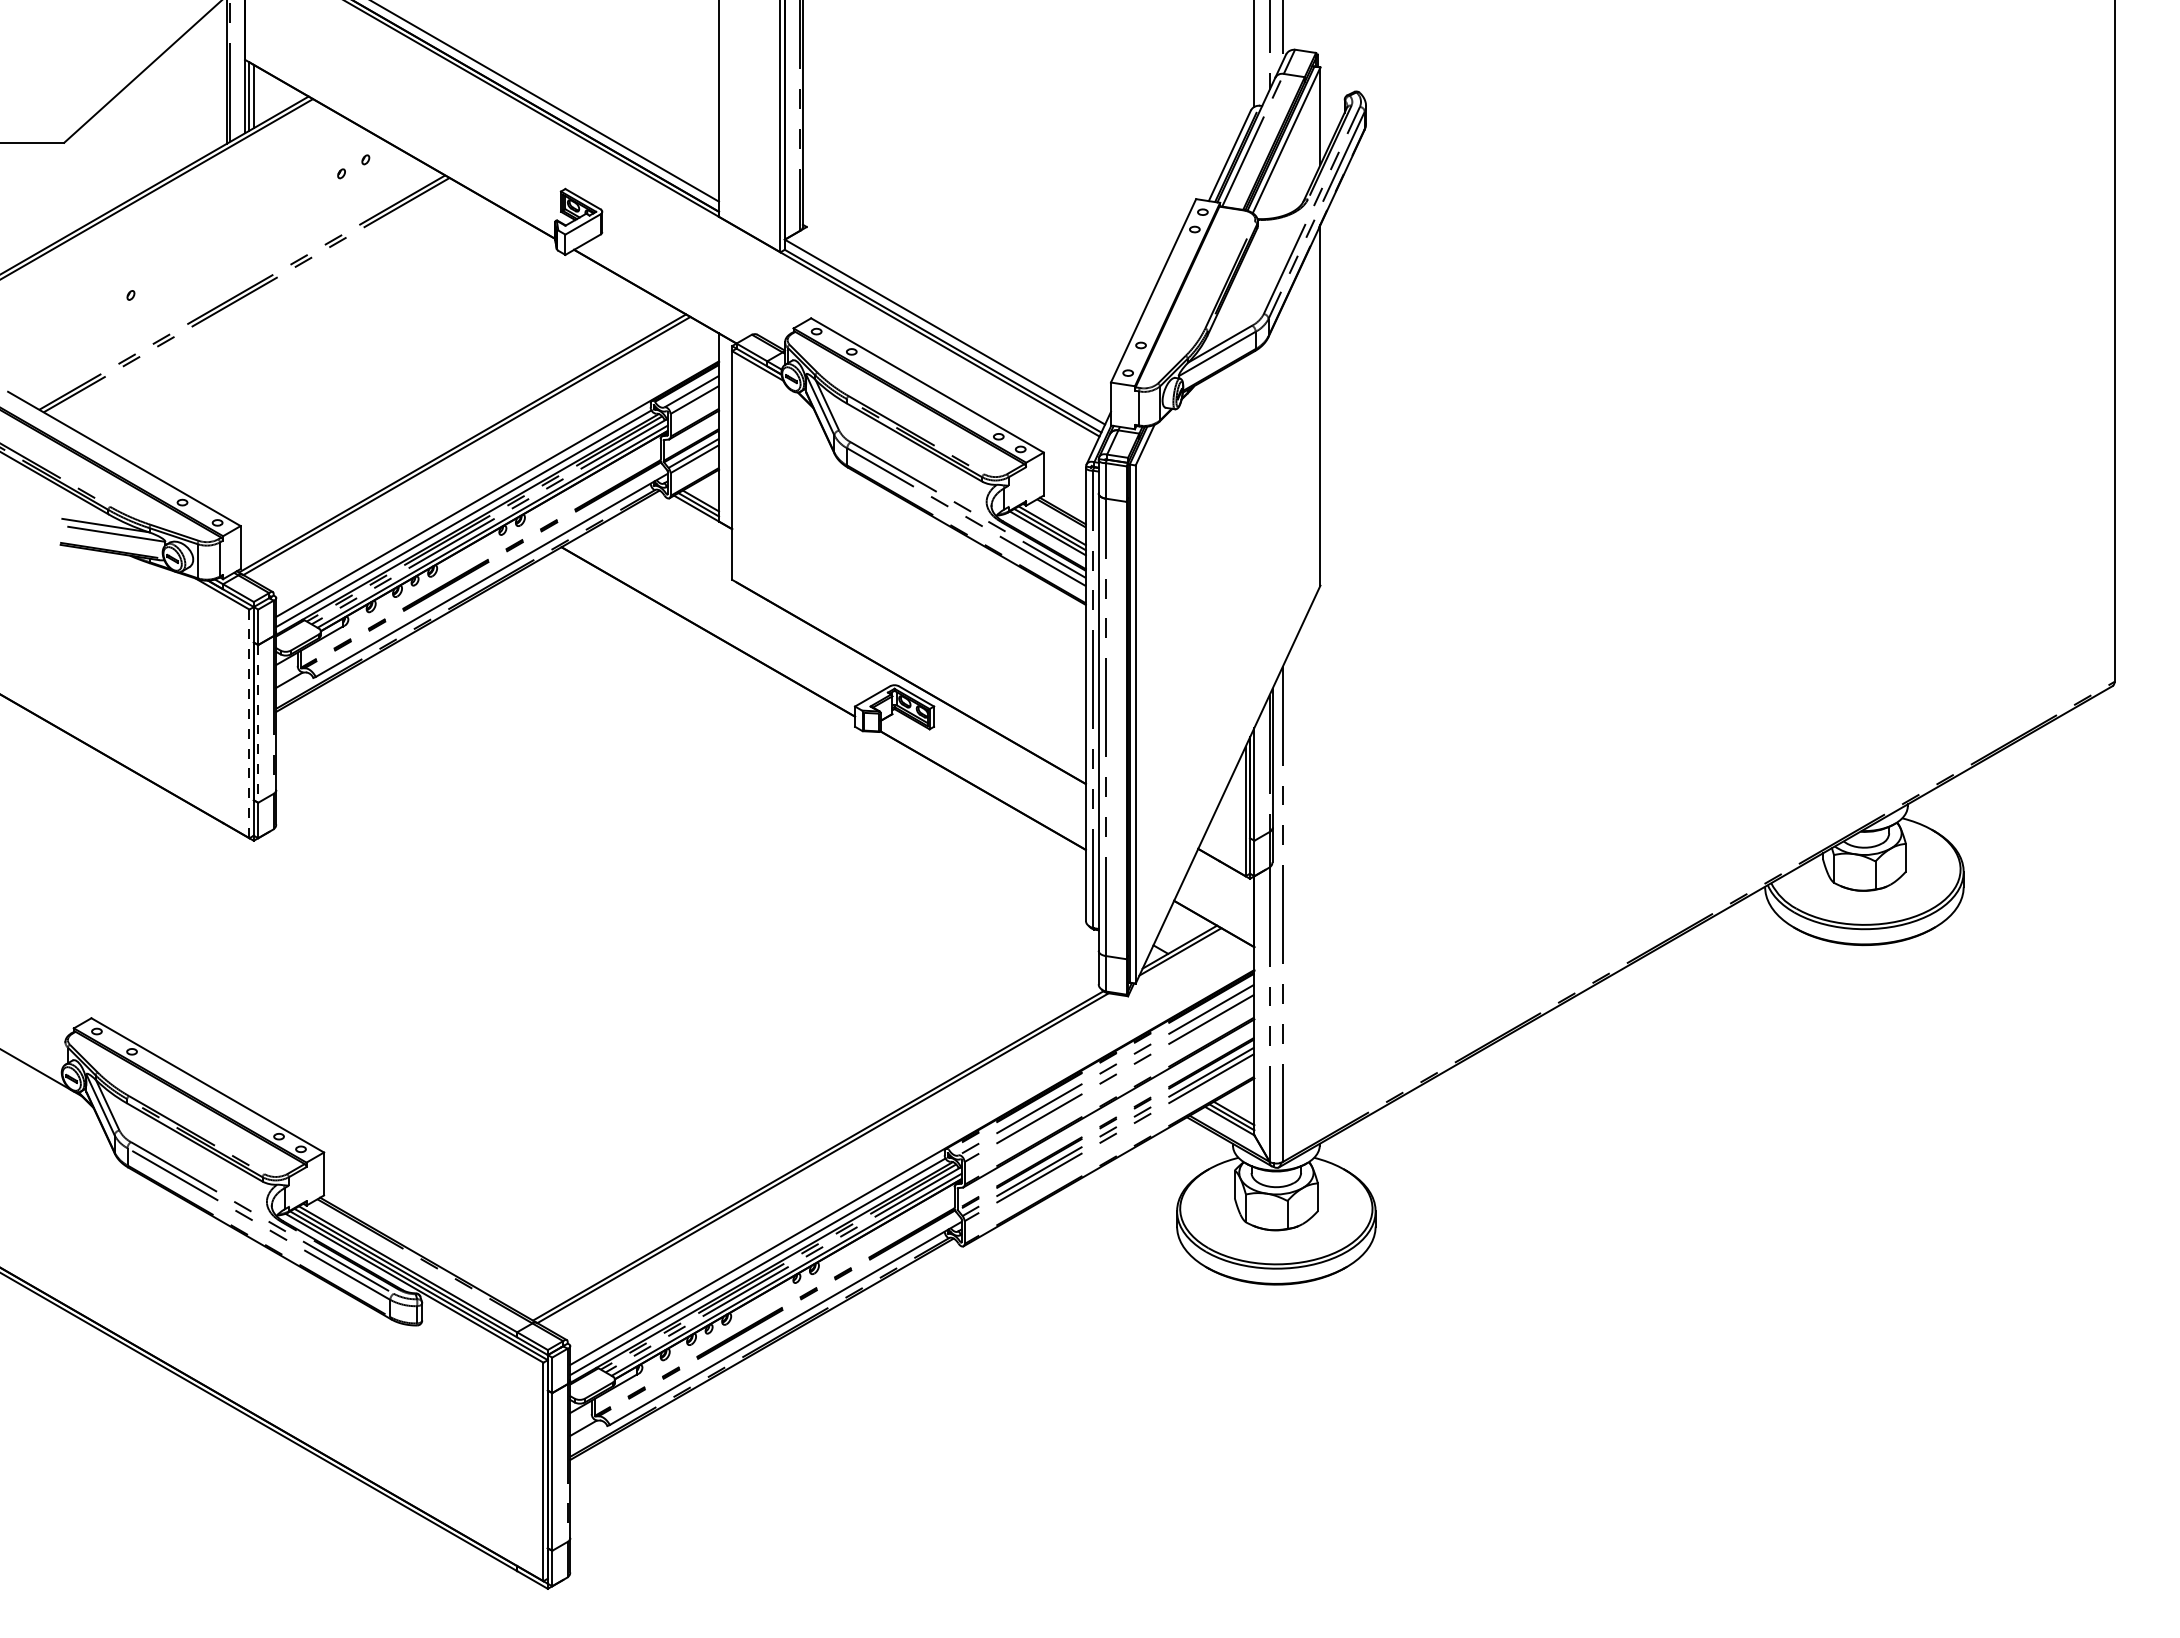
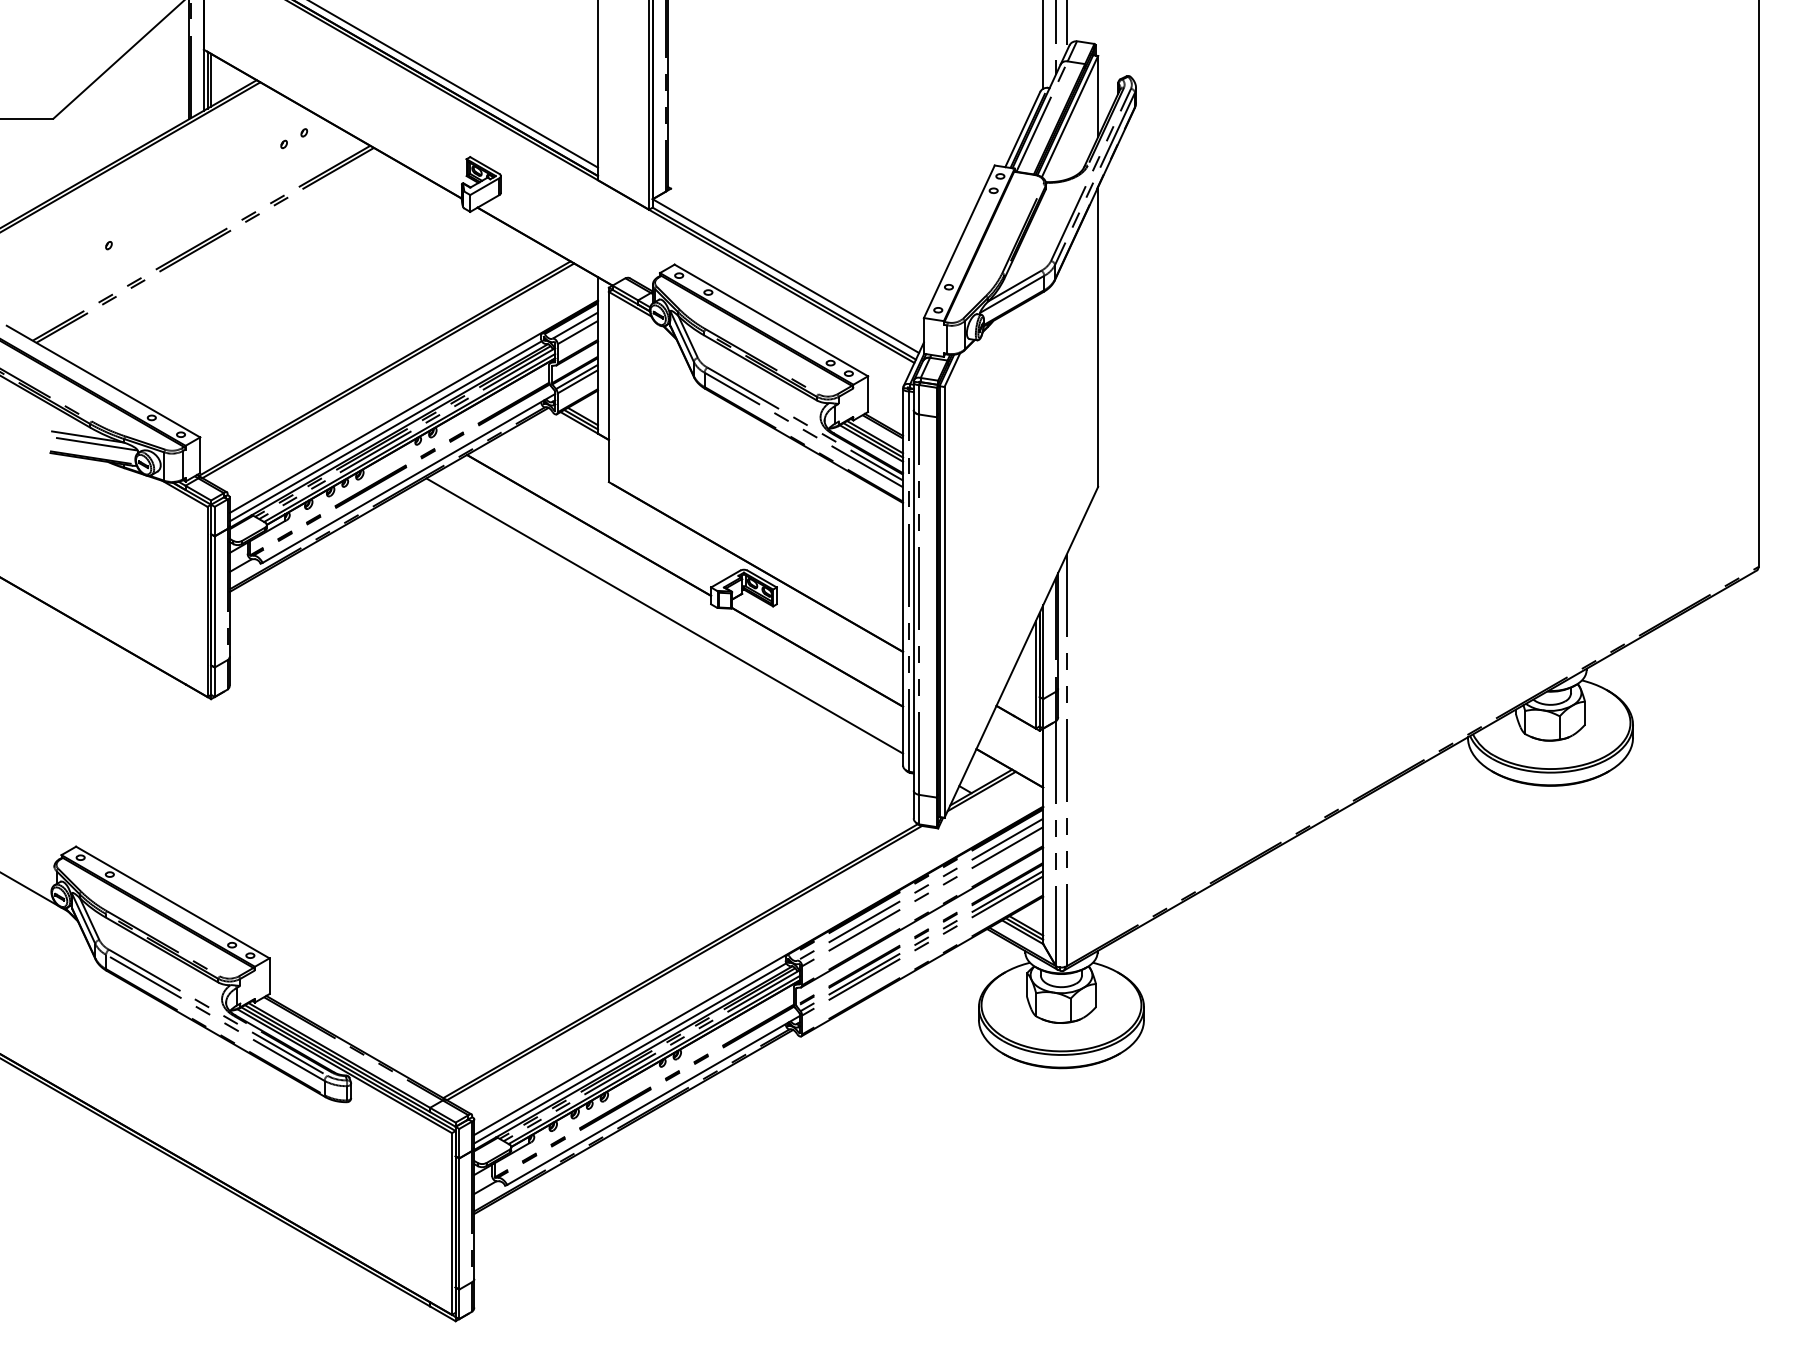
line: (258, 723) -> (215, 601), dashed -> solid
line: (249, 724) -> (207, 602), dashed -> solid
line: (798, 740) -> (664, 615), added

